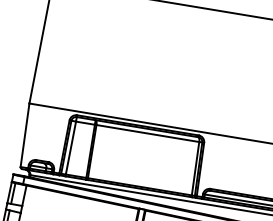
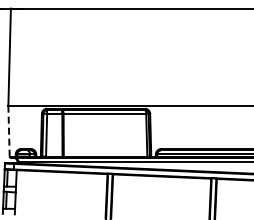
line: (25, 135) -> (9, 131), solid -> dashed

